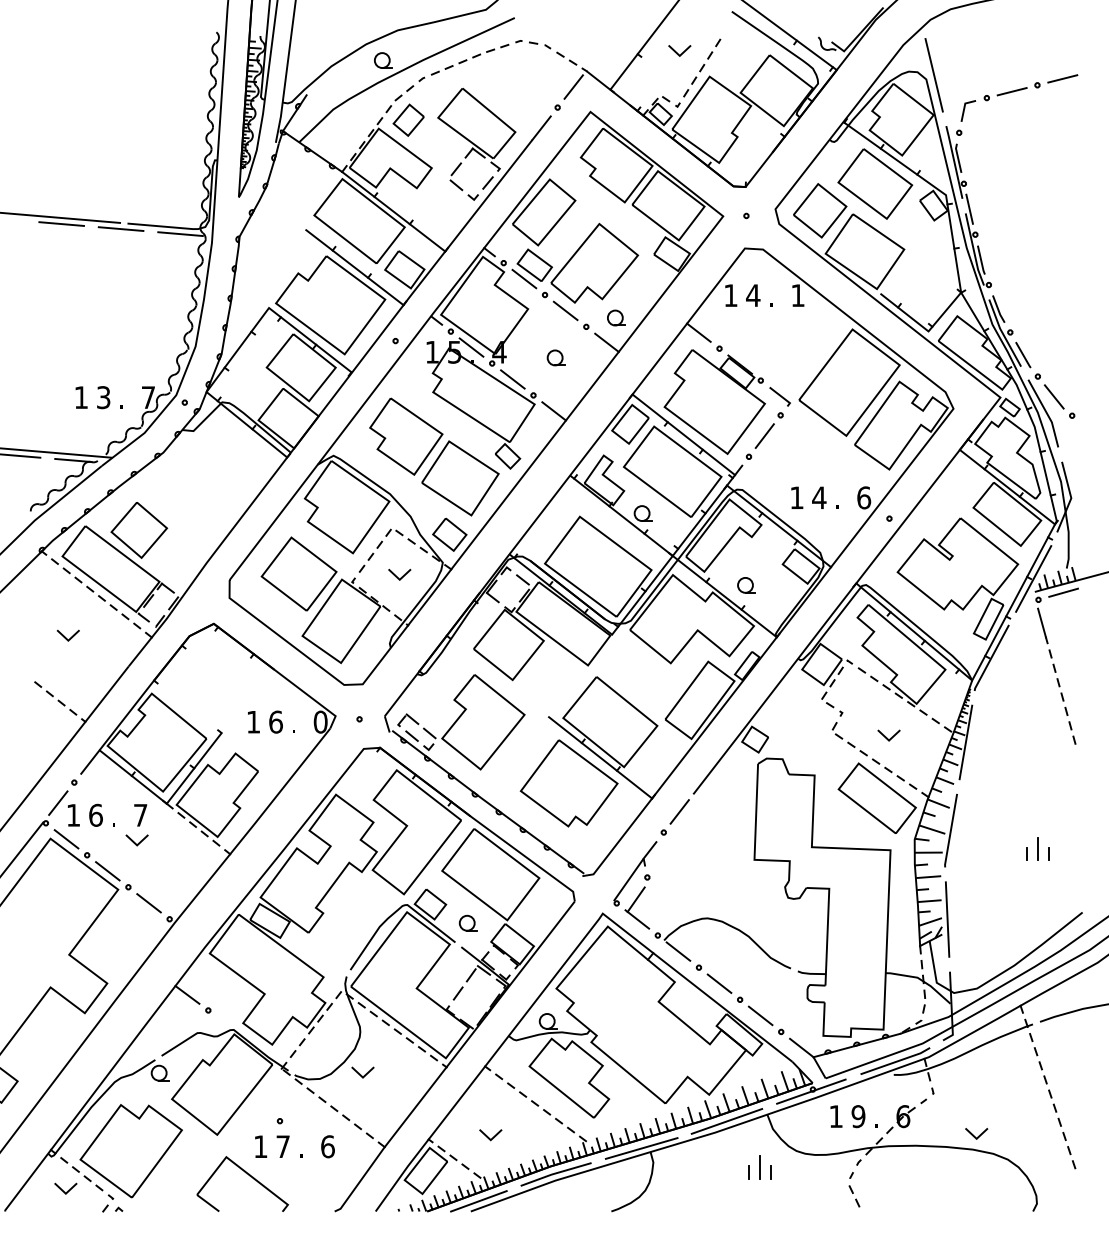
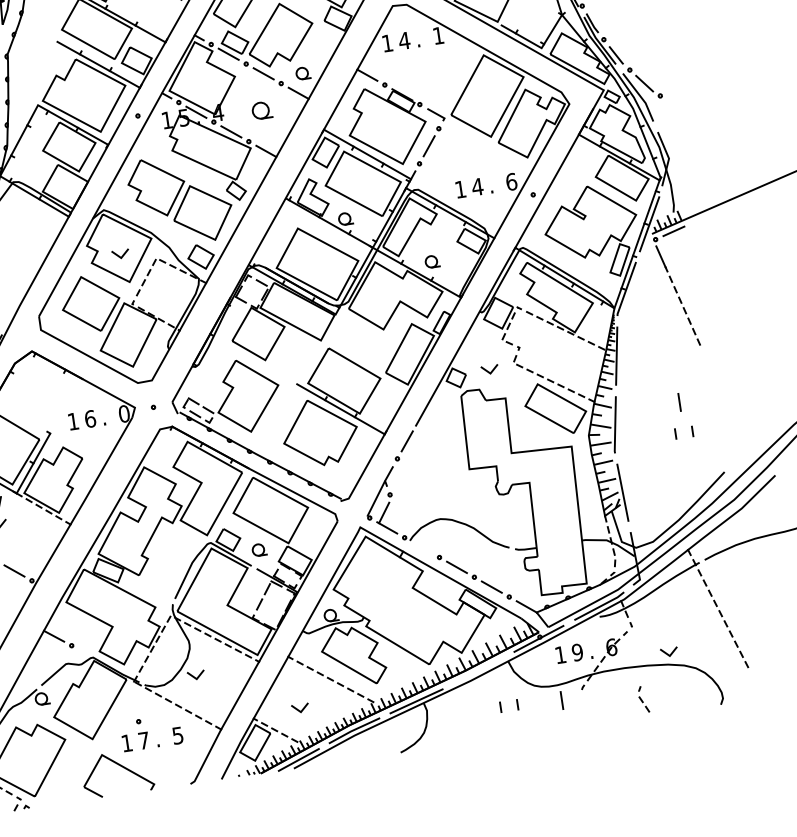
part: (555, 357) -> (261, 110), size x1.4
line: (397, 576) -> (119, 255), moved
line: (886, 736) -> (488, 370), moved
line: (1037, 848) -> (679, 401), moved
line: (678, 951) -> (422, 547), removed
line: (726, 1121) -> (477, 671), removed
text: (327, 1146) -> (177, 735), 6 -> 5
line: (759, 1167) -> (561, 700), moved
part: (854, 1189) -> (643, 699), moved

